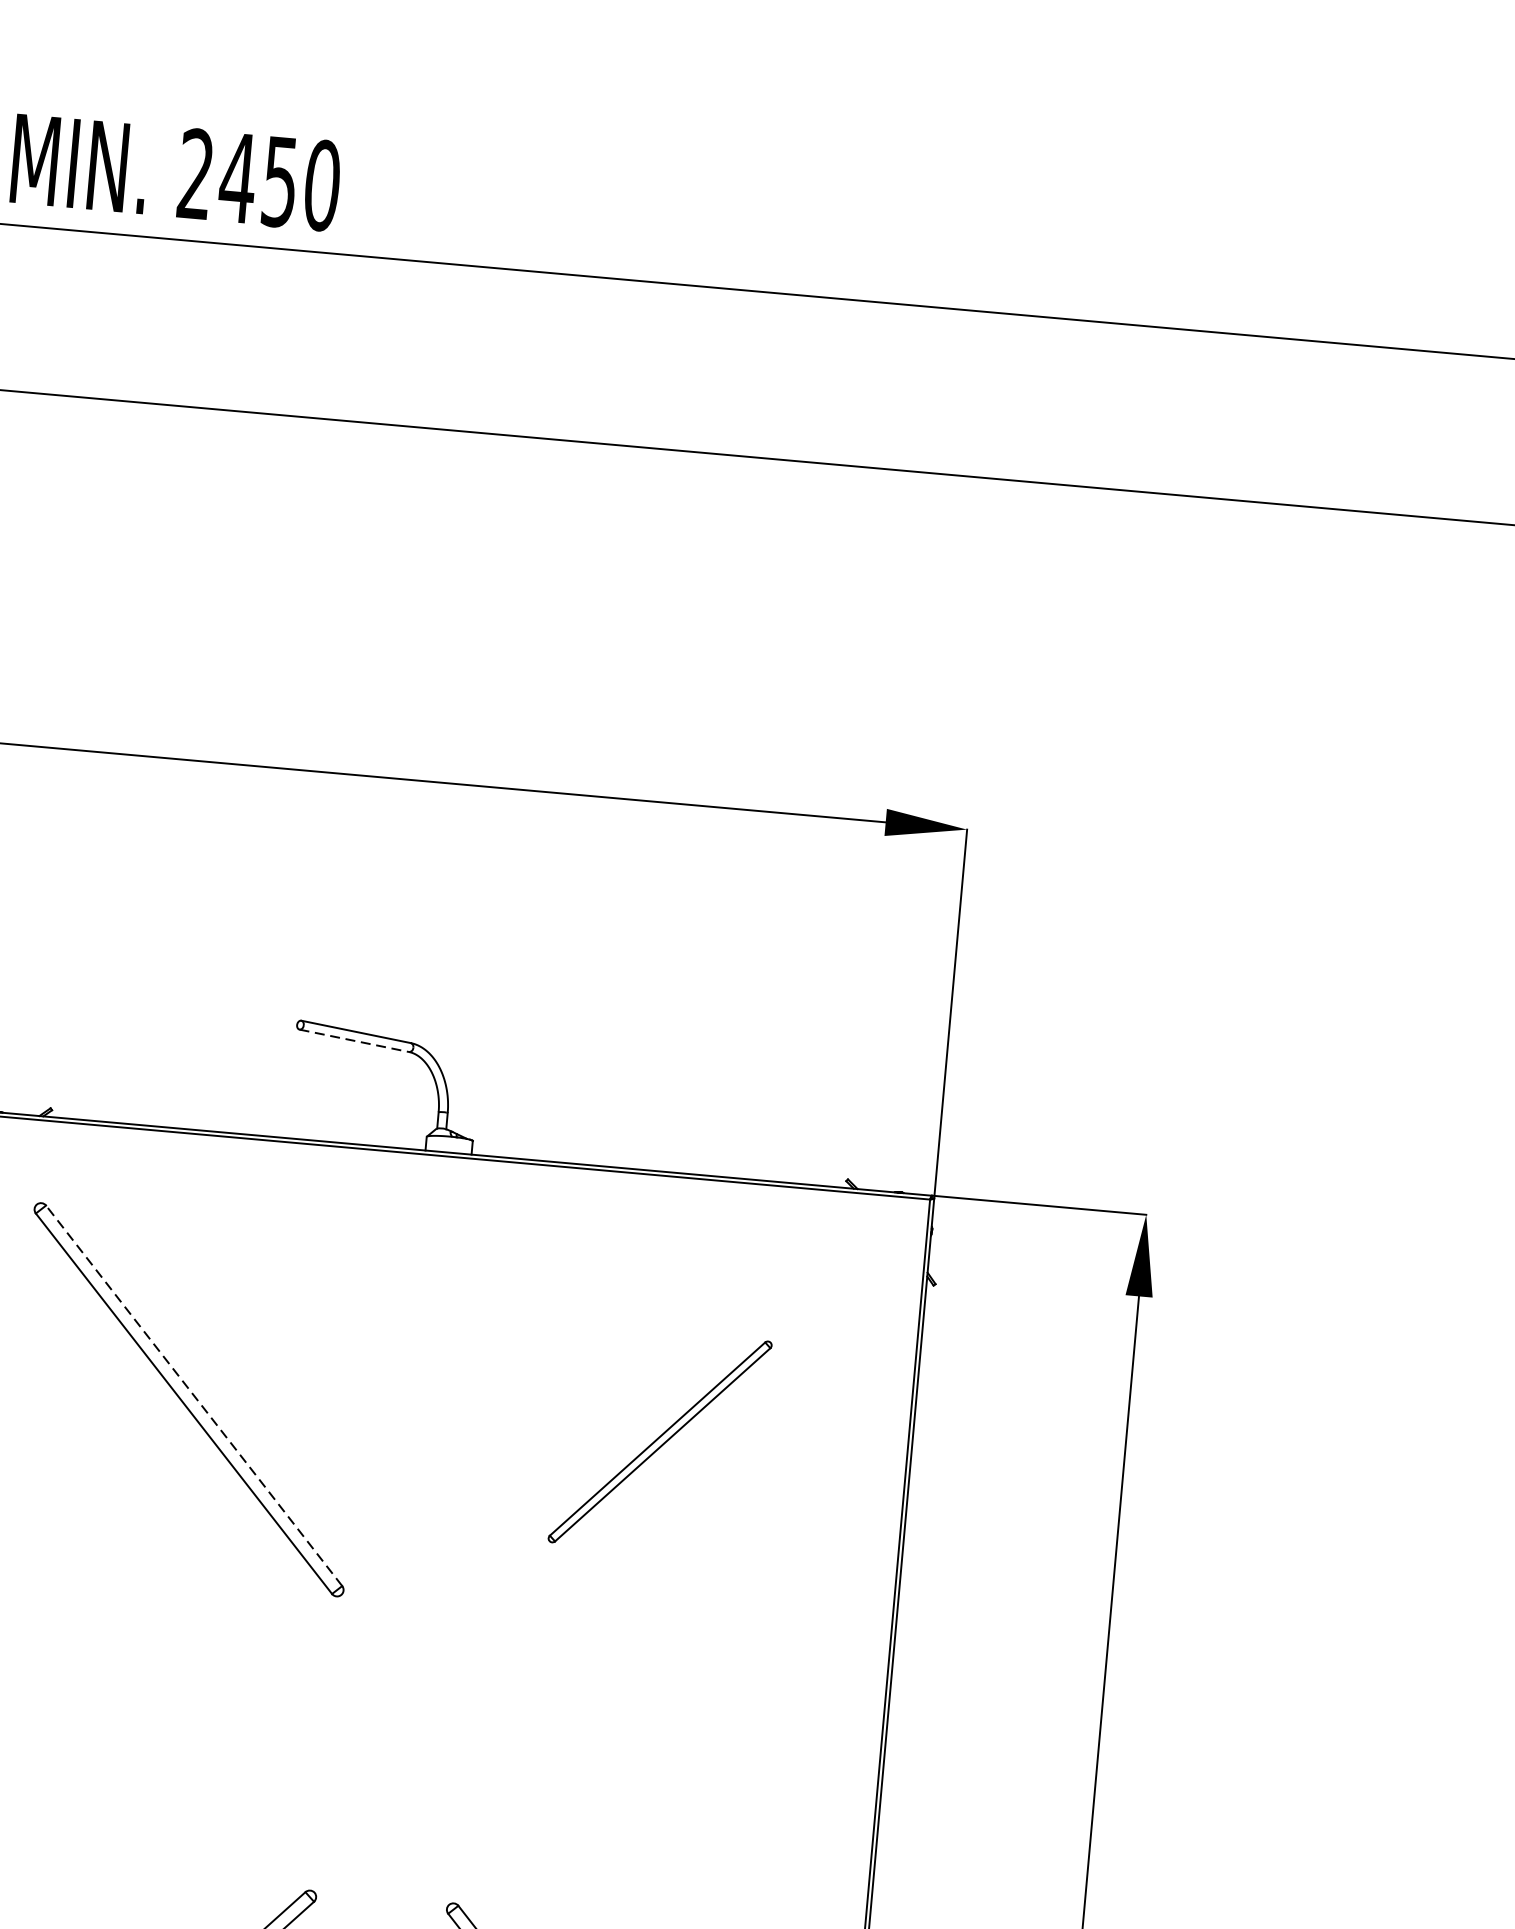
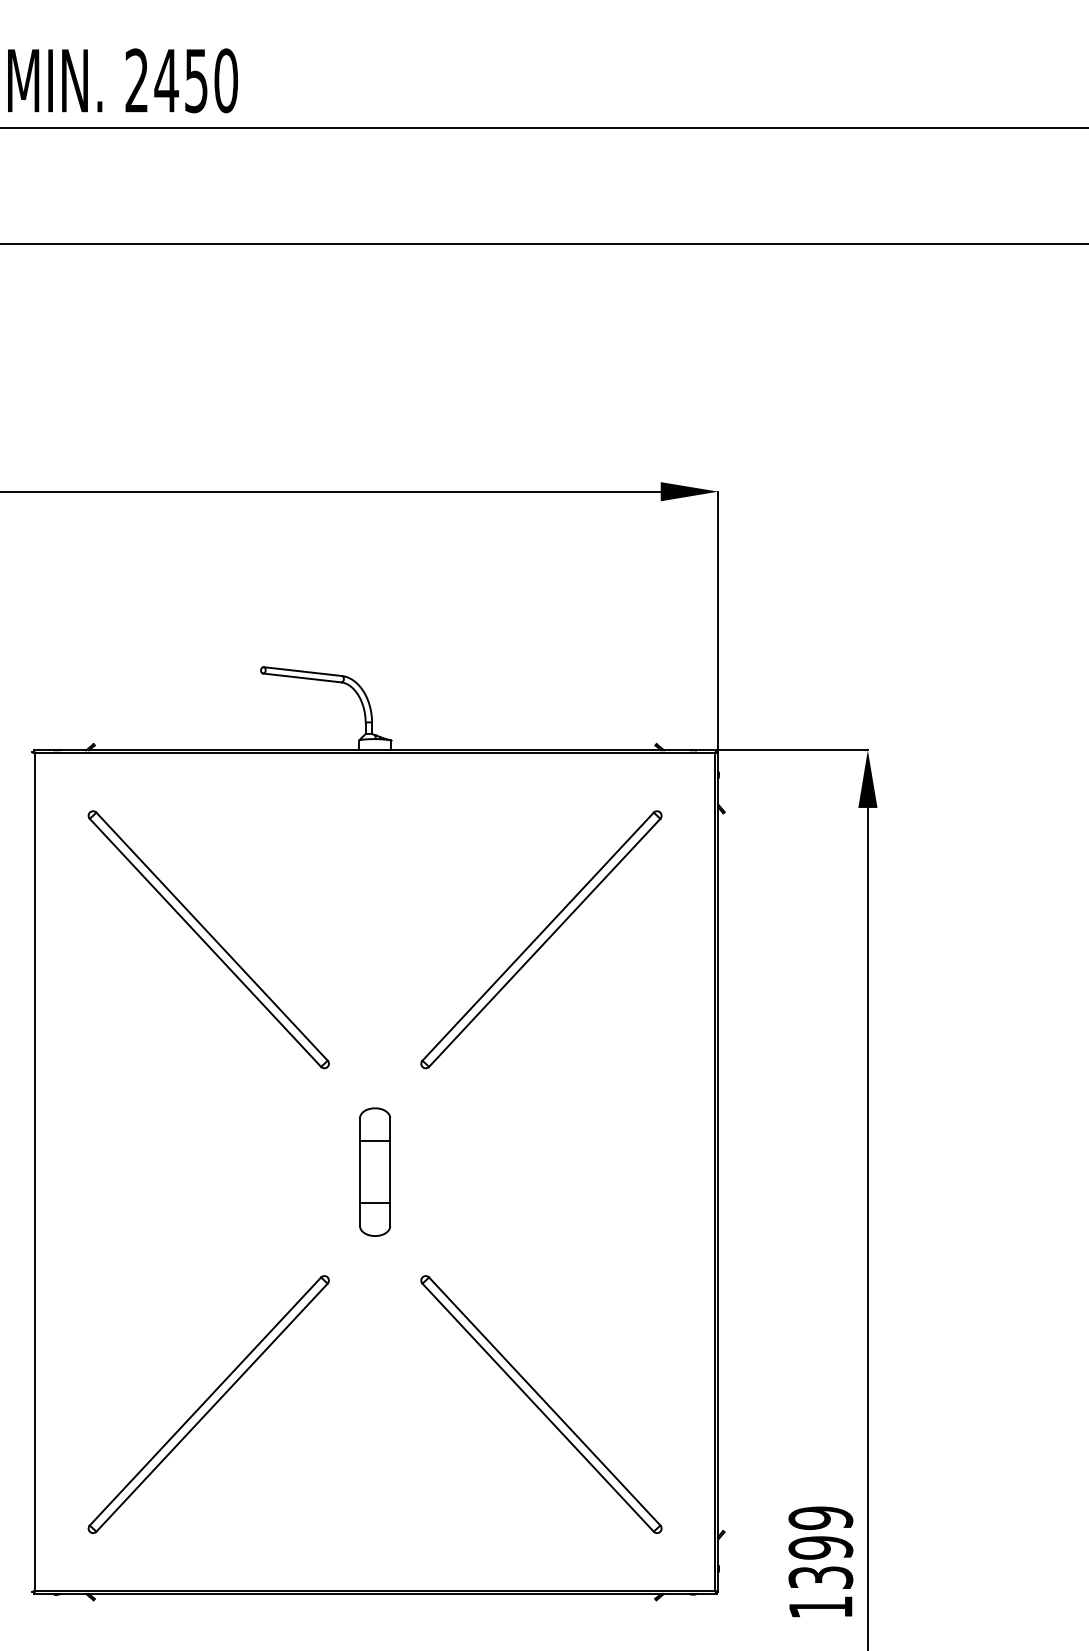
line: (354, 1041) -> (302, 678), dashed -> solid
line: (194, 1395) -> (212, 936), dashed -> solid
part: (660, 1441) -> (541, 939), size x1.67
part: (395, 1748) -> (375, 1171), added

